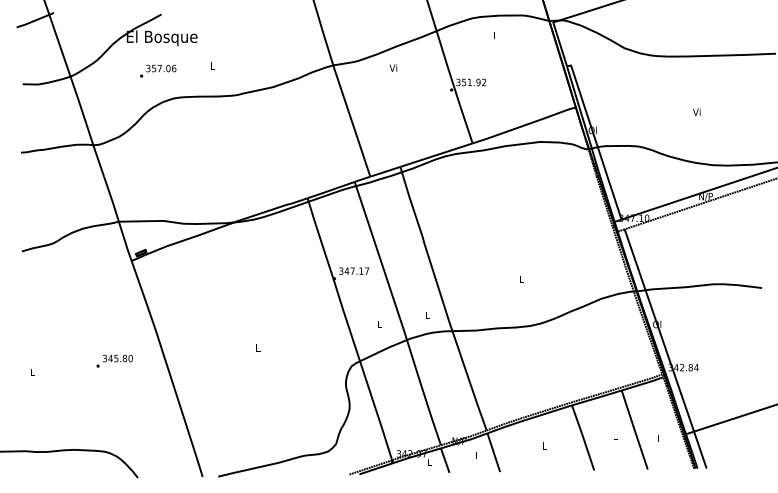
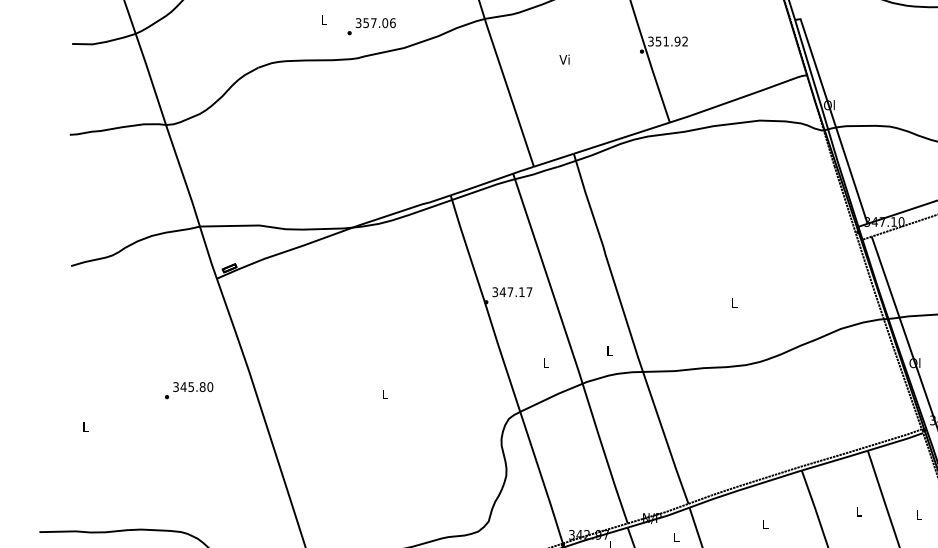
text: (393, 67) -> (564, 58), moved
text: (158, 70) -> (372, 25), moved
text: (114, 360) -> (188, 389), moved

